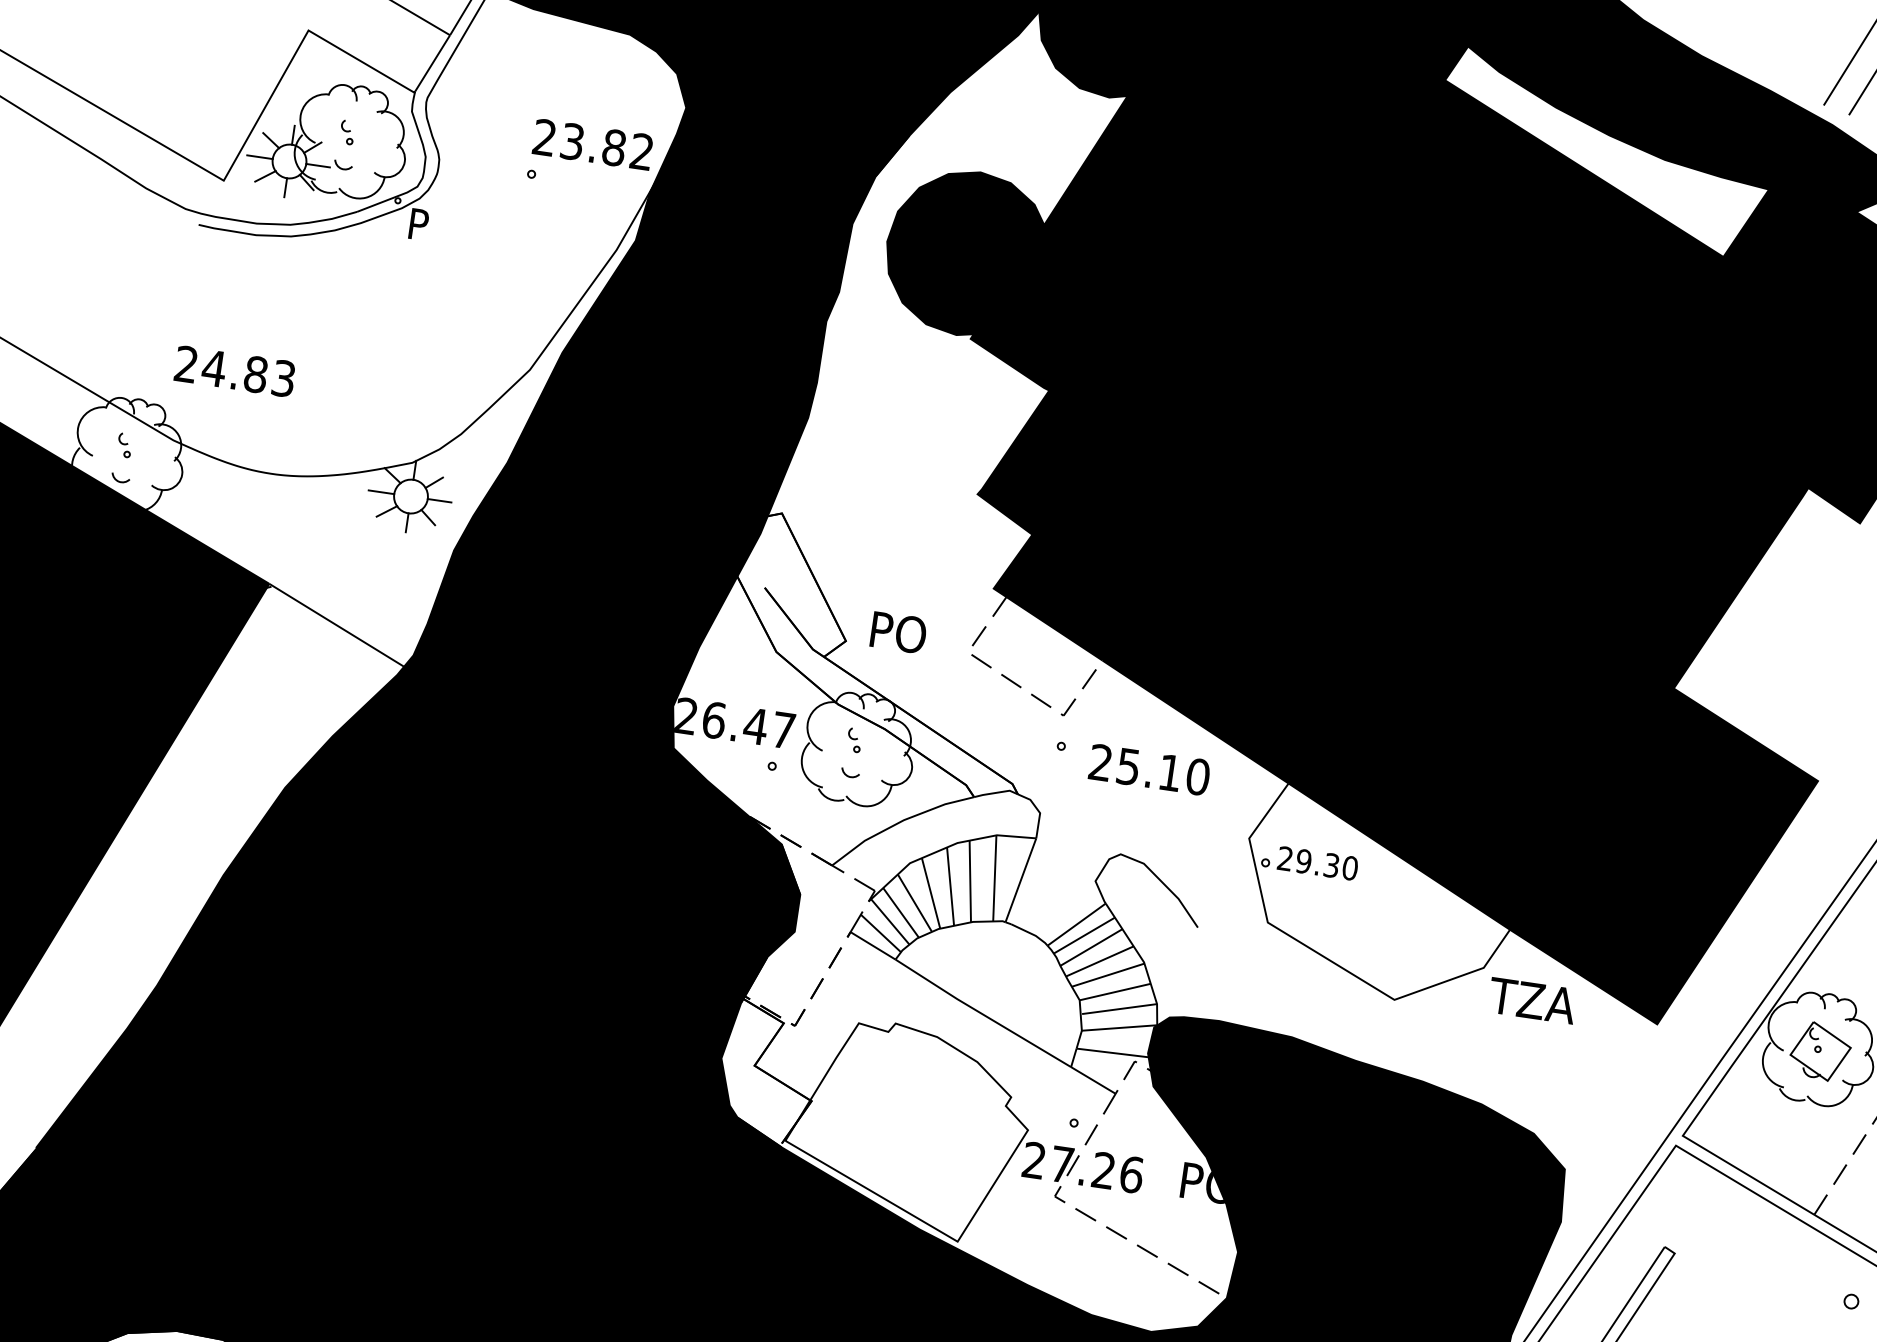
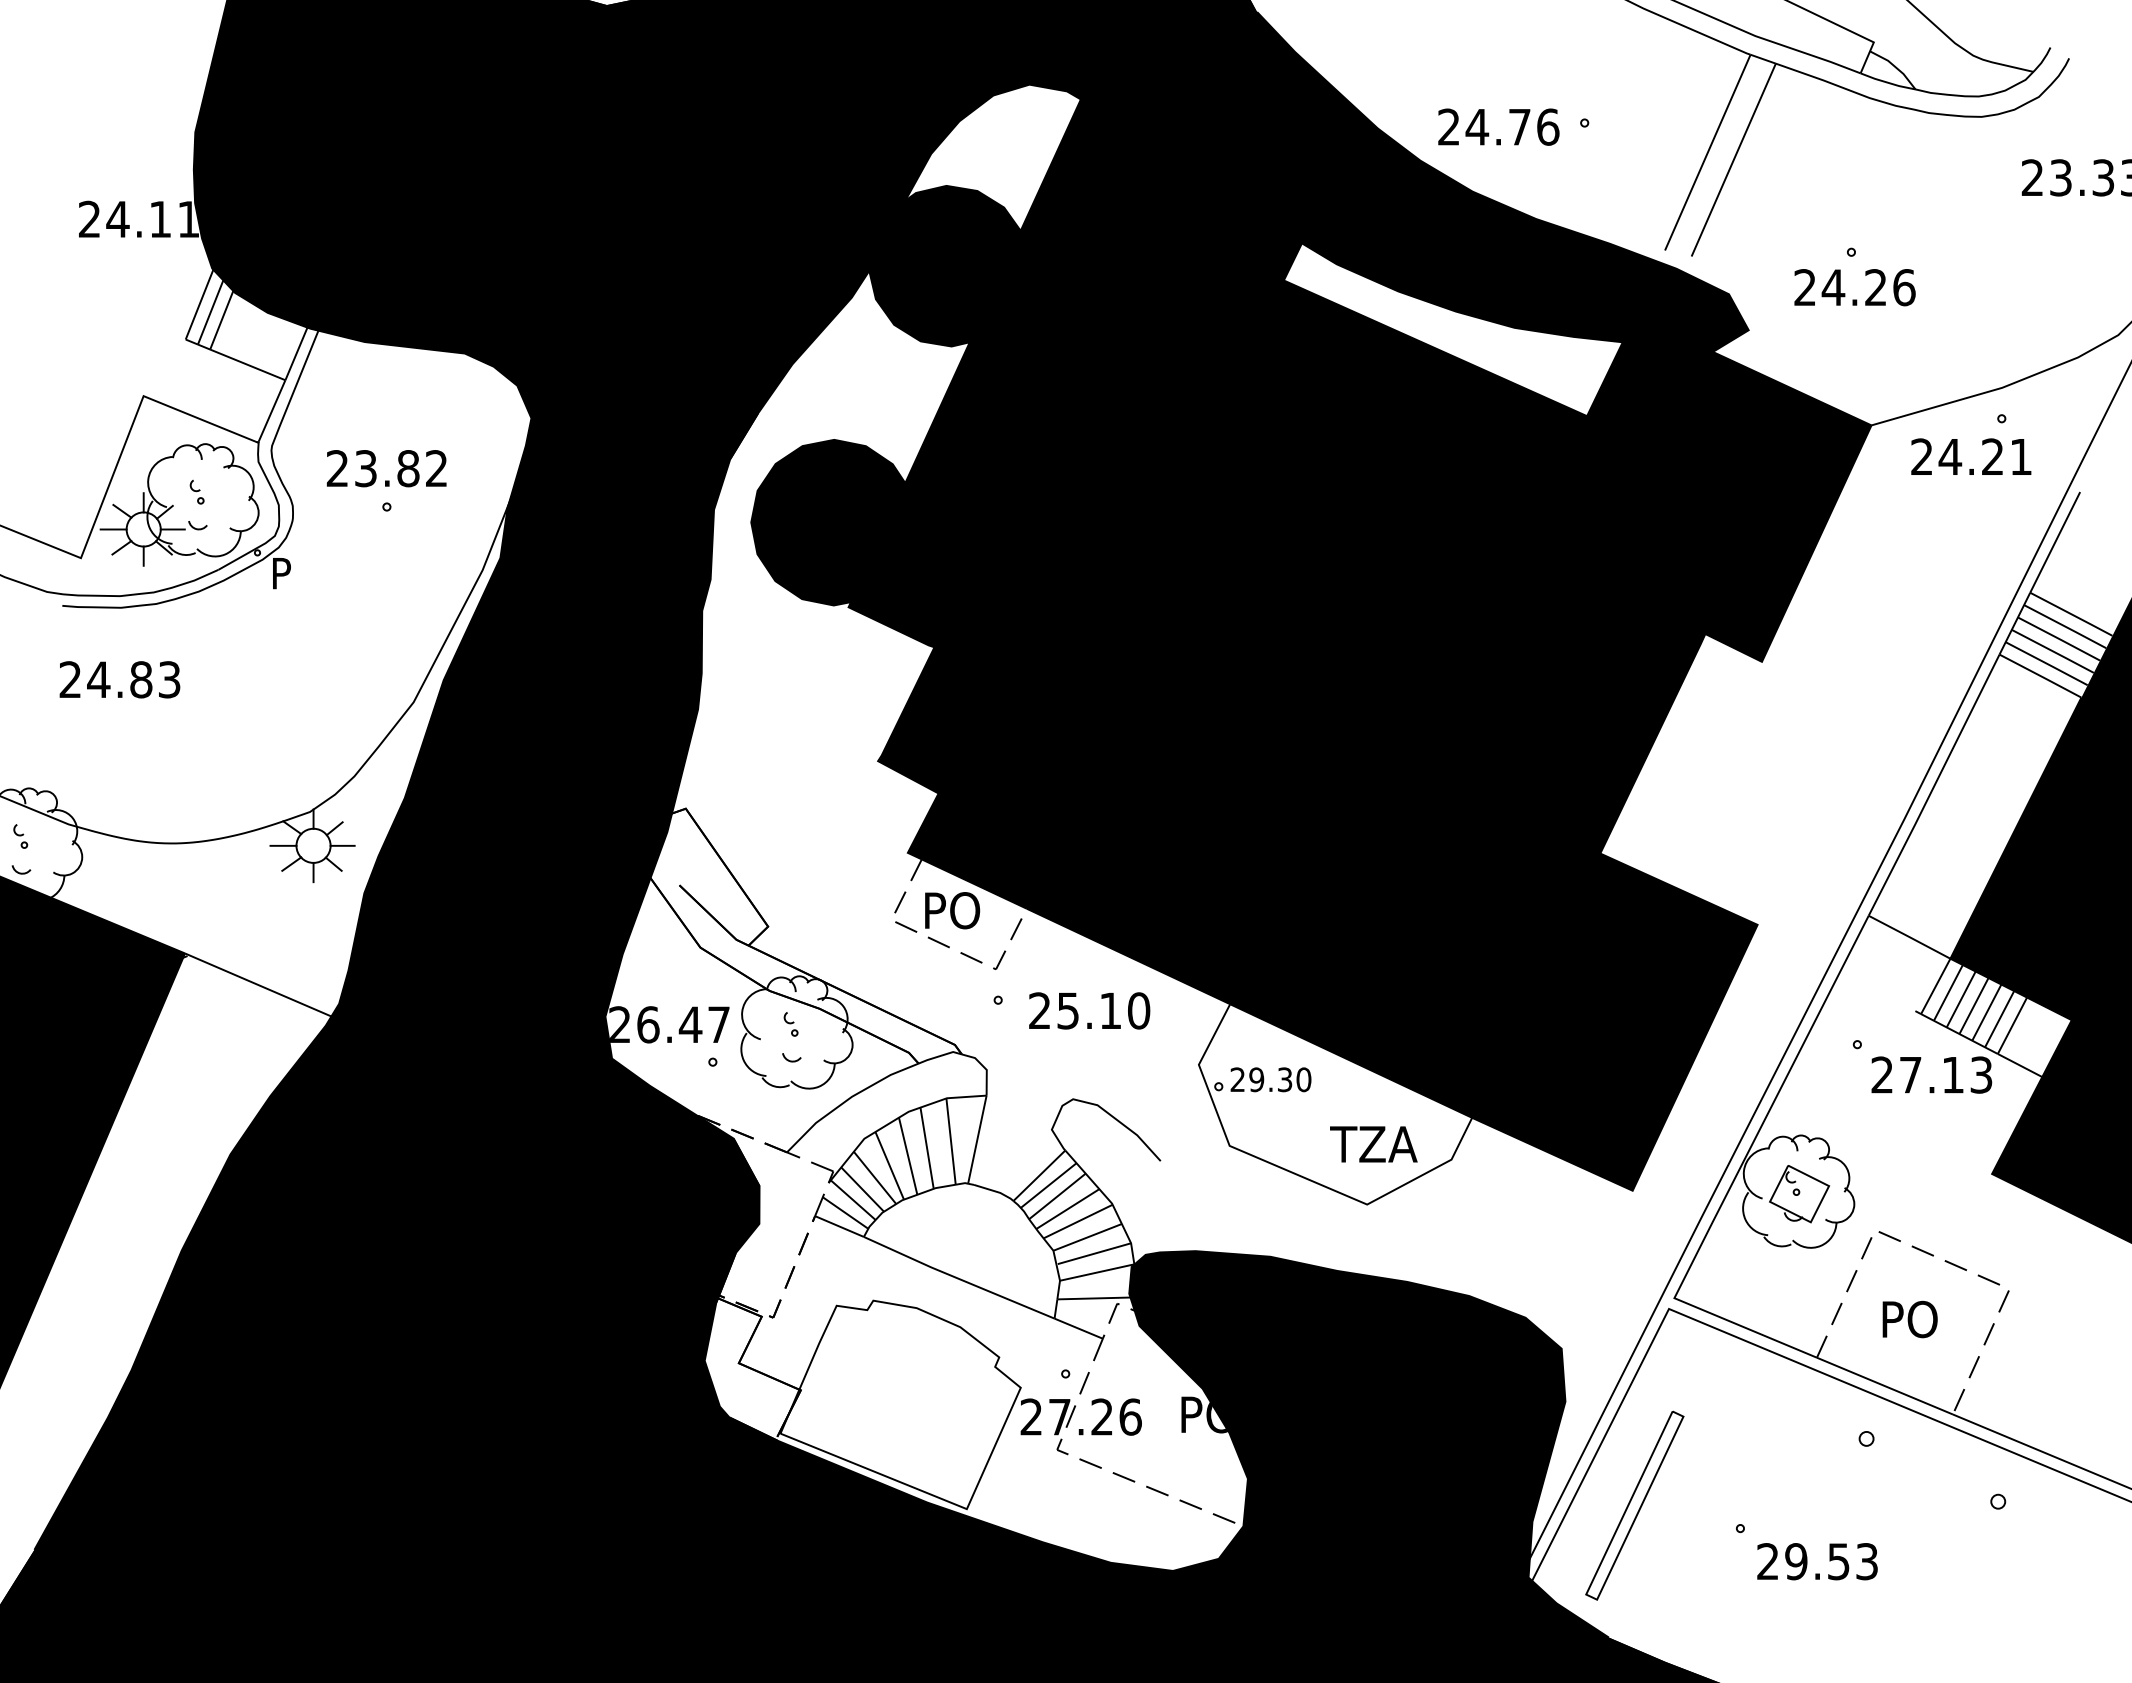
text: (592, 144) -> (386, 468), moved
text: (234, 371) -> (119, 679), moved
text: (898, 632) -> (952, 910), moved
text: (1532, 1000) -> (1373, 1144), moved

